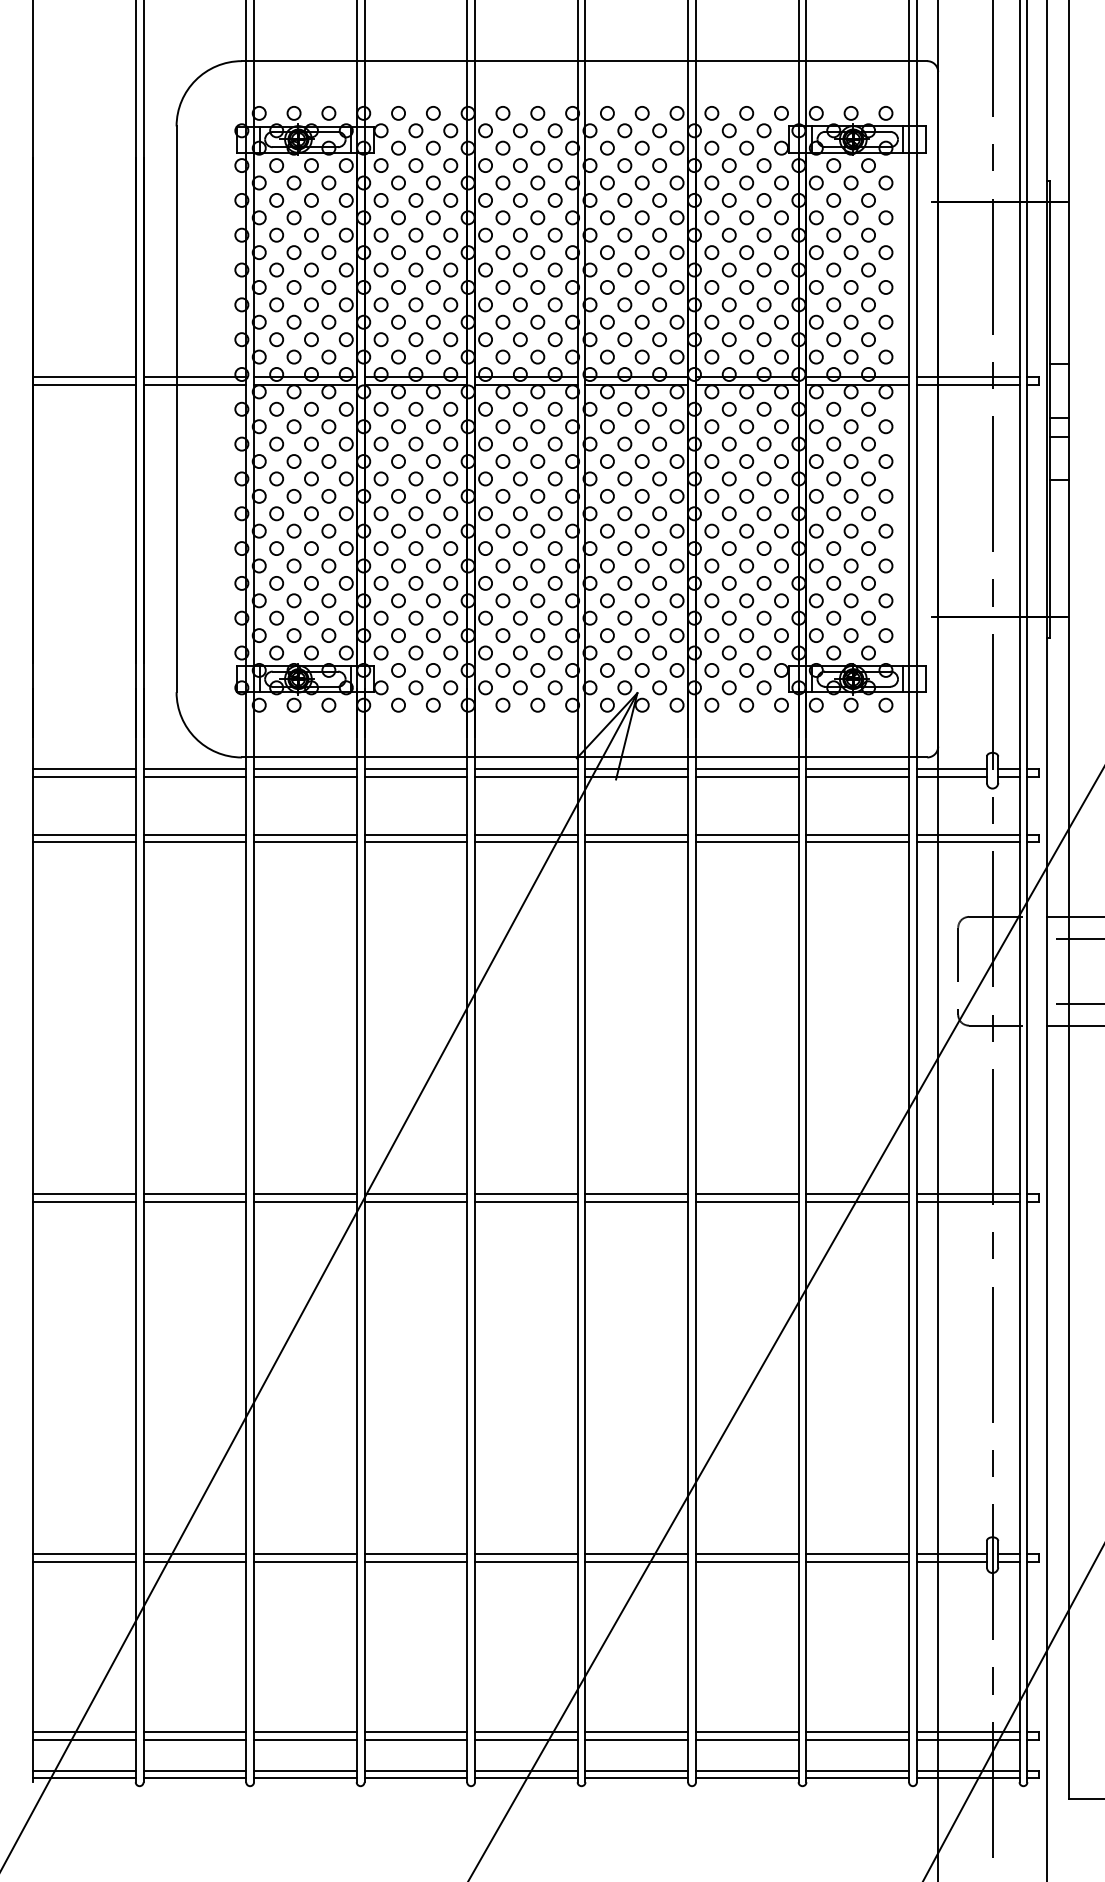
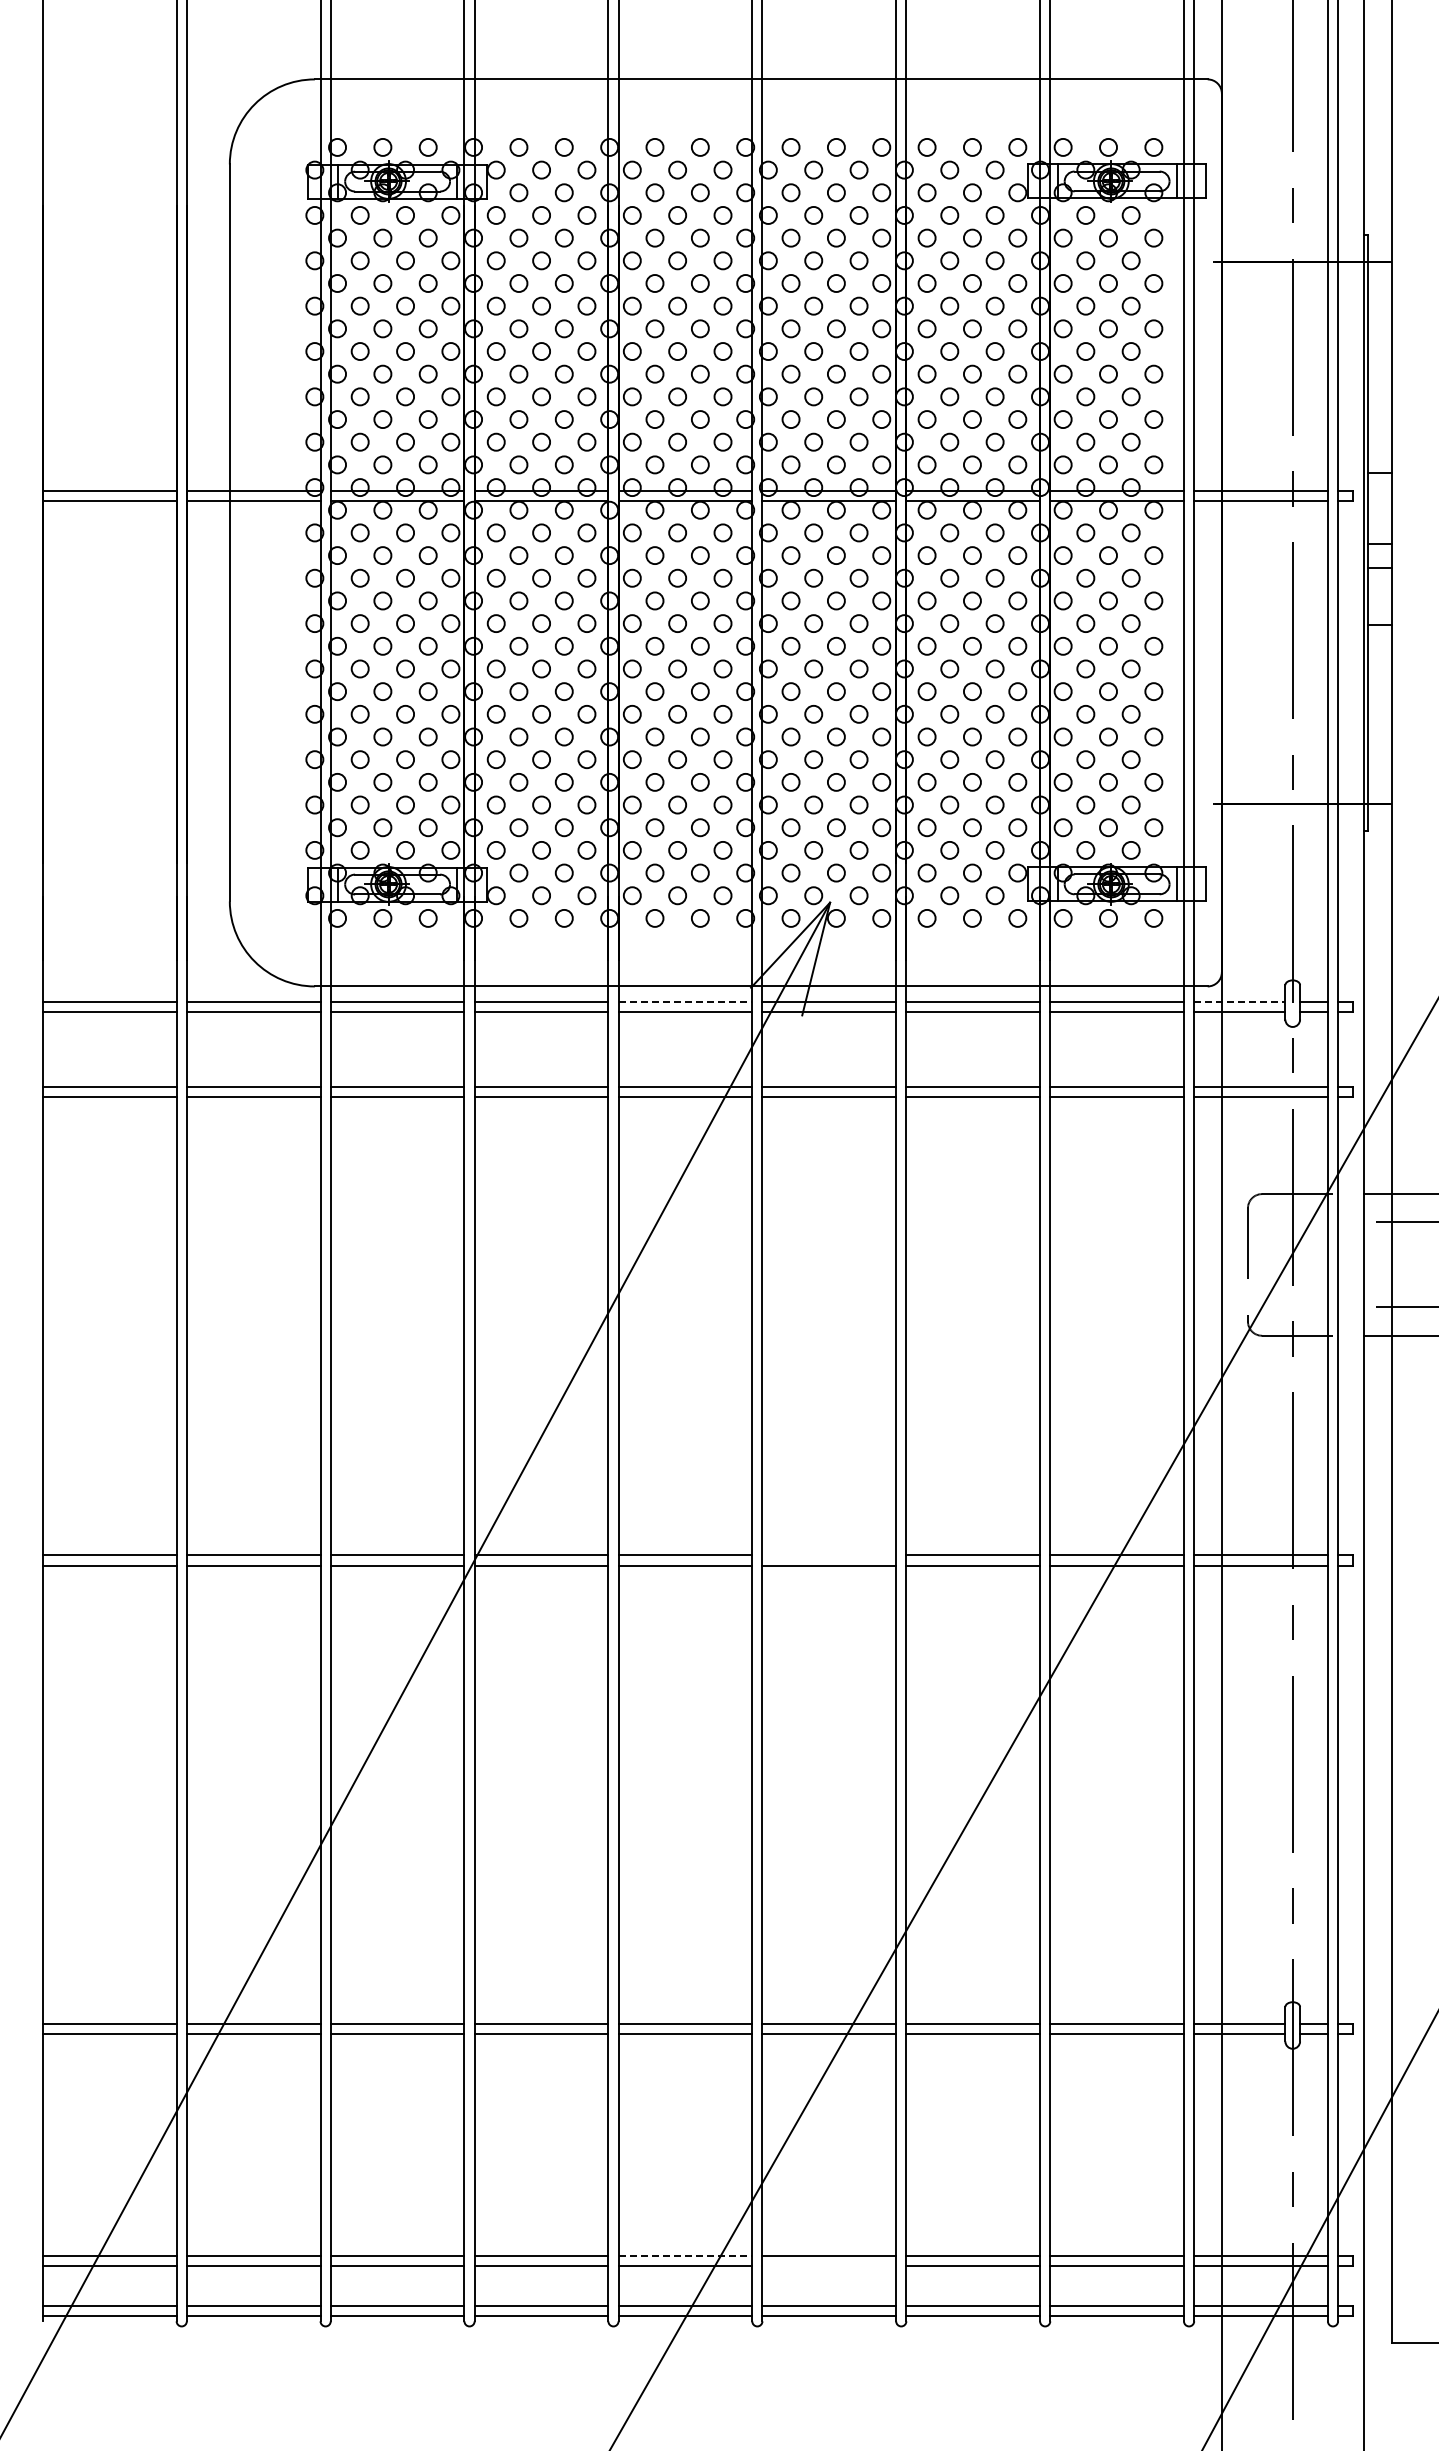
line: (526, 769) -> (685, 1001), solid -> dashed
line: (951, 769) -> (1239, 1001), solid -> dashed
line: (636, 1194) -> (829, 1555), removed
line: (526, 1732) -> (685, 2256), solid -> dashed
line: (636, 1740) -> (829, 2266), removed

